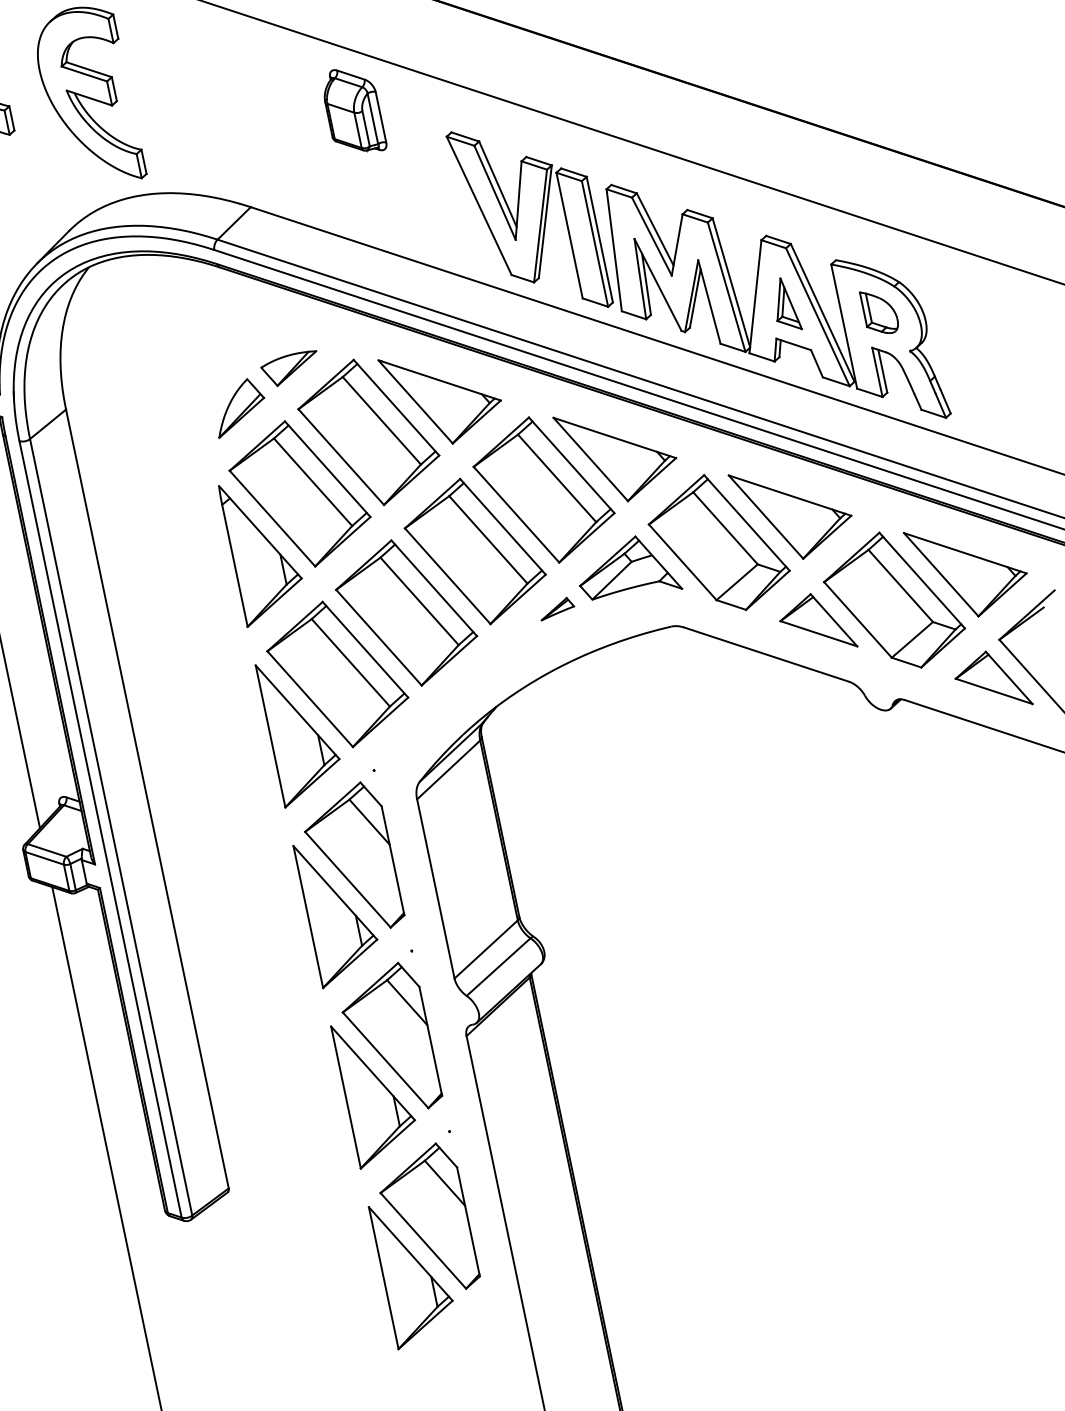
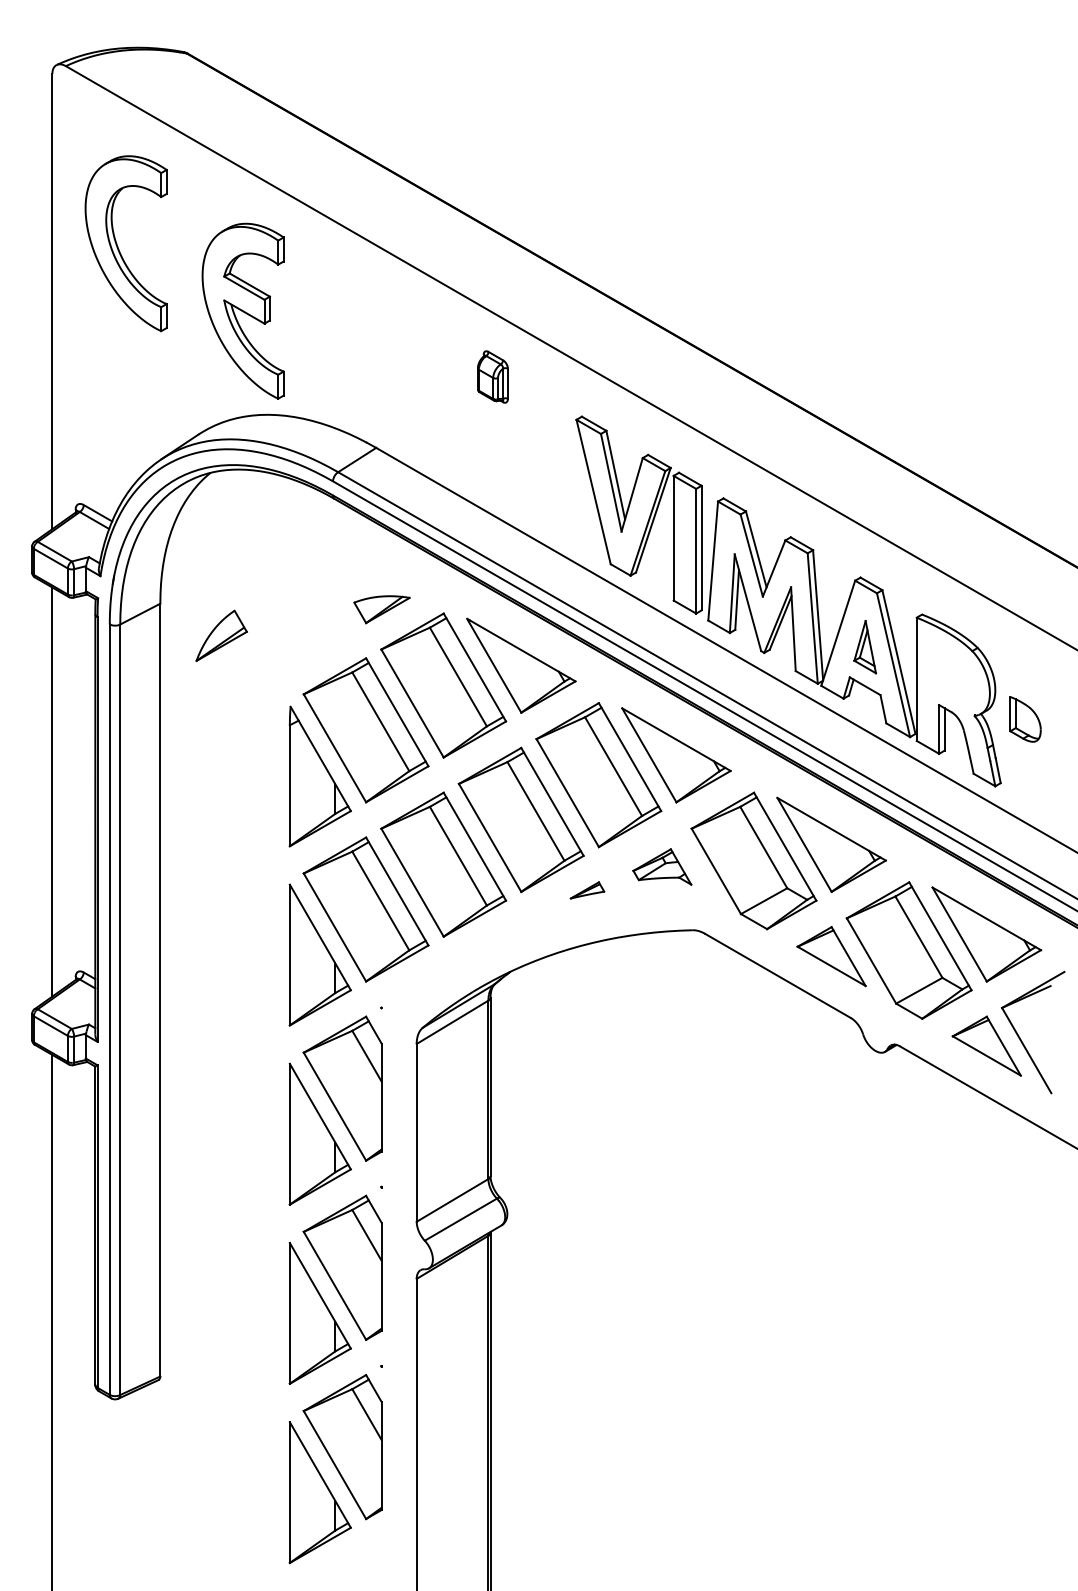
part: (352, 110) -> (492, 376), size x0.6
part: (879, 311) -> (1025, 719), moved
part: (239, 406) -> (221, 635), moved
part: (627, 568) -> (662, 866), size x0.6

